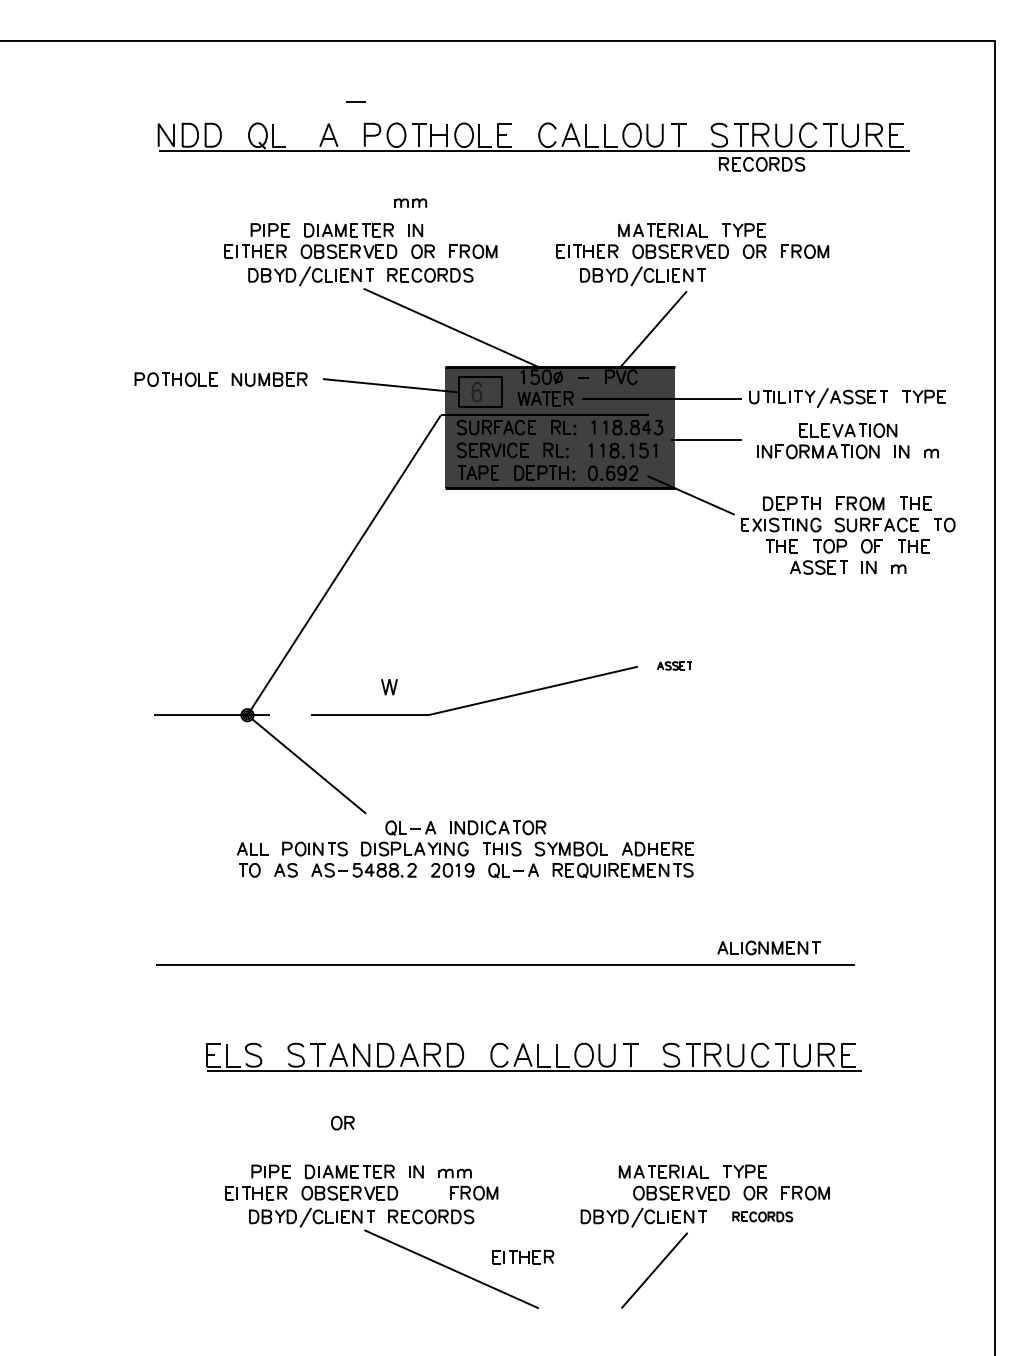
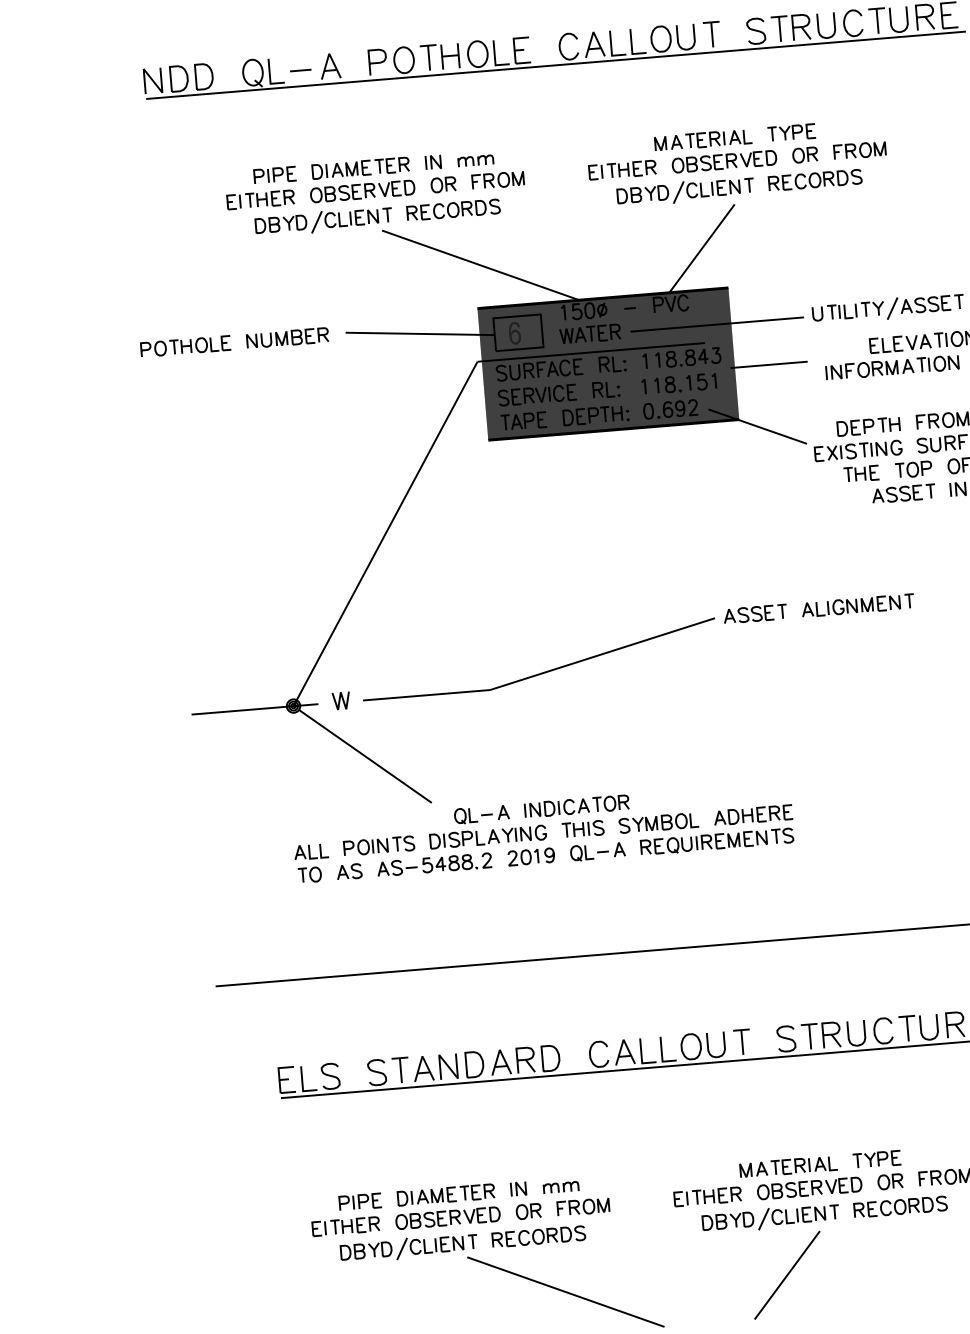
line: (355, 101) -> (300, 70), moved
part: (762, 164) -> (815, 180), moved
part: (410, 202) -> (475, 159), moved
part: (674, 665) -> (754, 613), size x1.67
line: (388, 687) -> (340, 701), moved
part: (768, 947) -> (857, 605), moved
part: (342, 1122) -> (528, 1210), moved
part: (762, 1216) -> (900, 1206), size x1.43
part: (523, 1256) -> (708, 1196), moved

